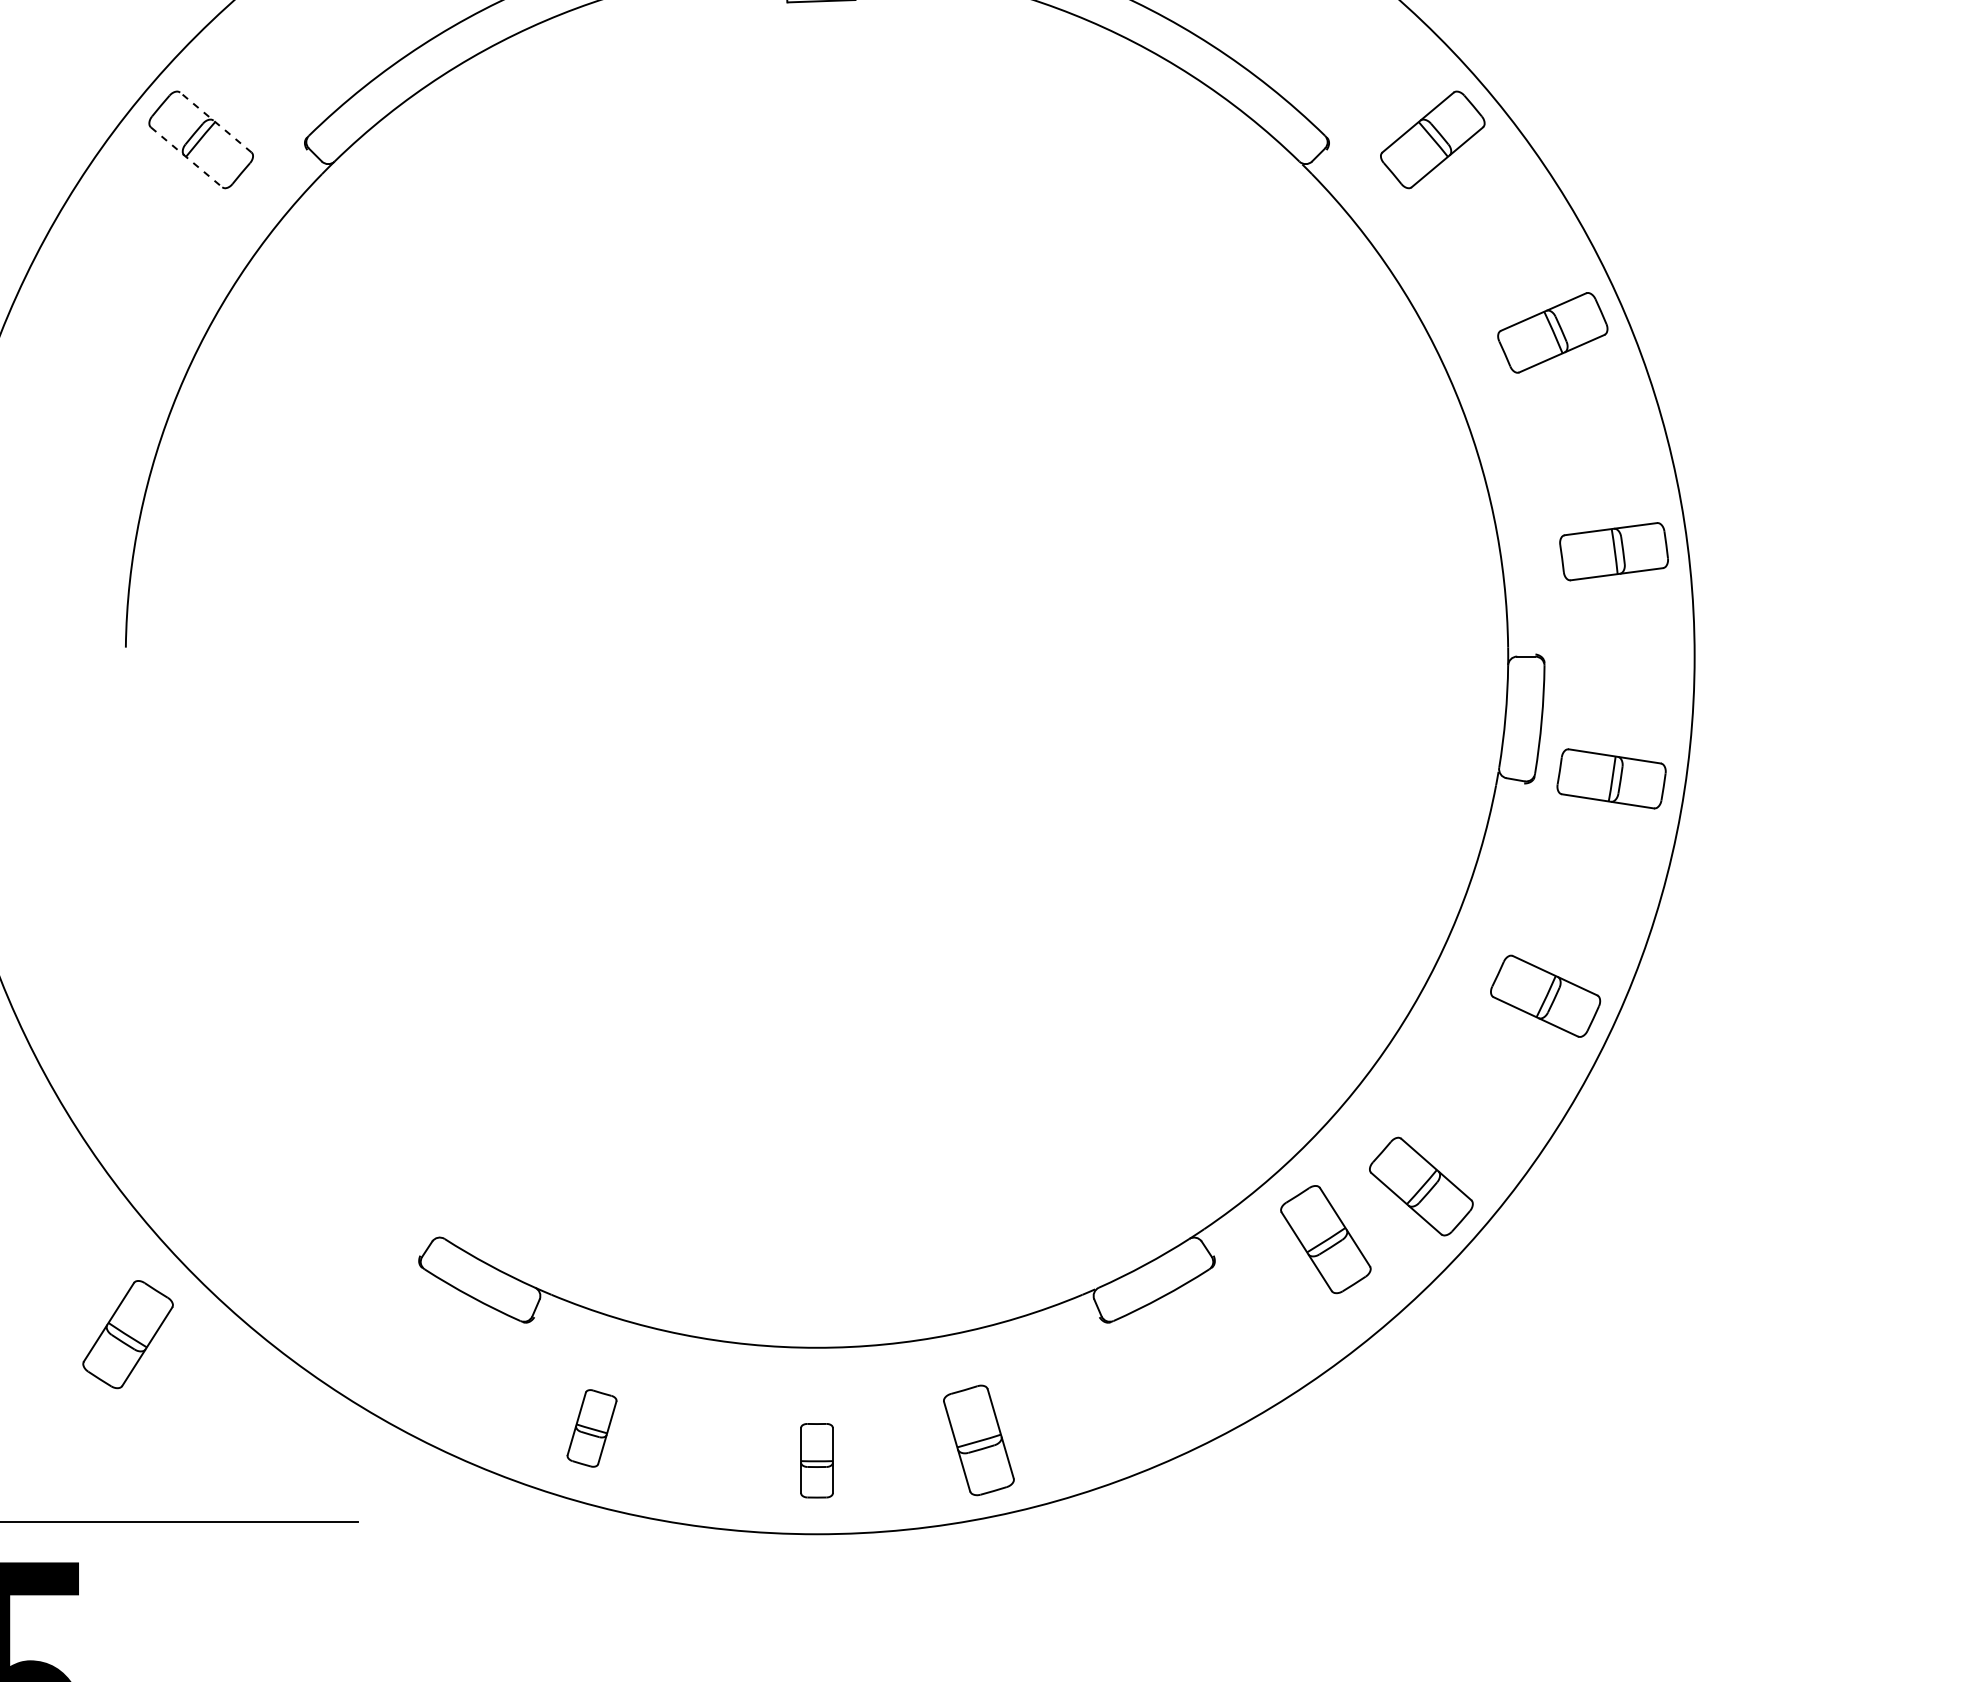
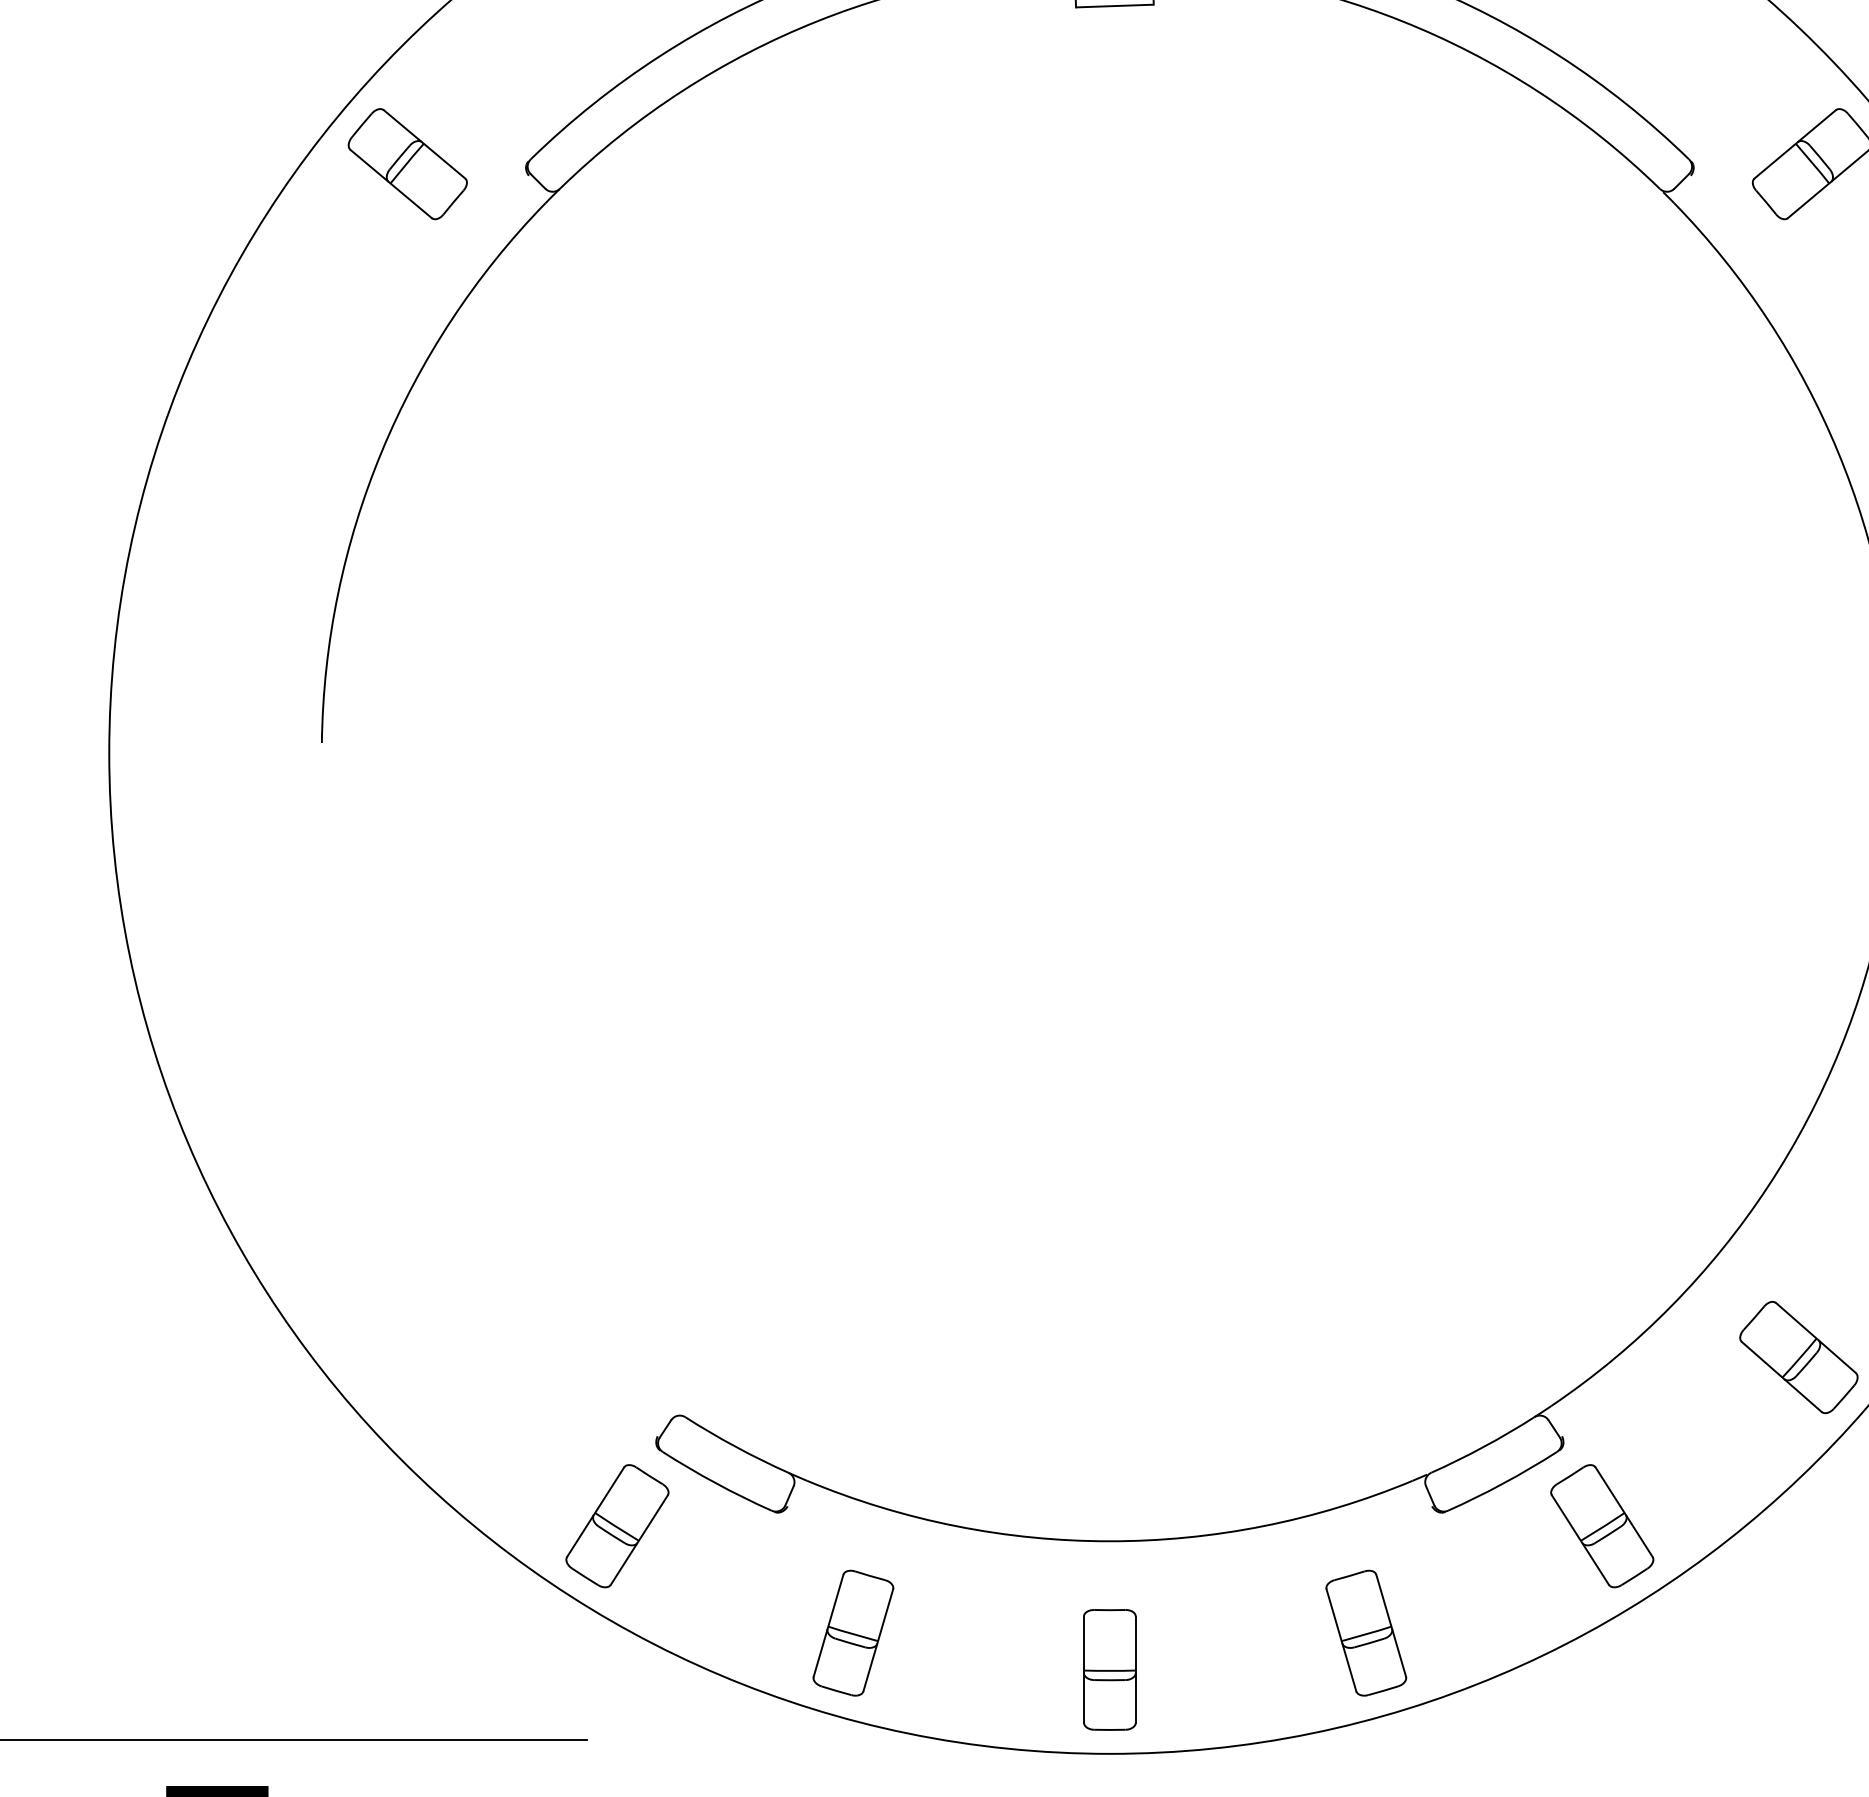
line: (215, 122) -> (424, 144), dashed -> solid
line: (186, 157) -> (391, 184), dashed -> solid
part: (1325, 1239) -> (1601, 1526), moved
part: (127, 1334) -> (616, 1526), moved
part: (591, 1428) -> (852, 1633), size x1.43
part: (978, 1440) -> (1365, 1633), moved
part: (816, 1460) -> (1109, 1669), size x1.43

